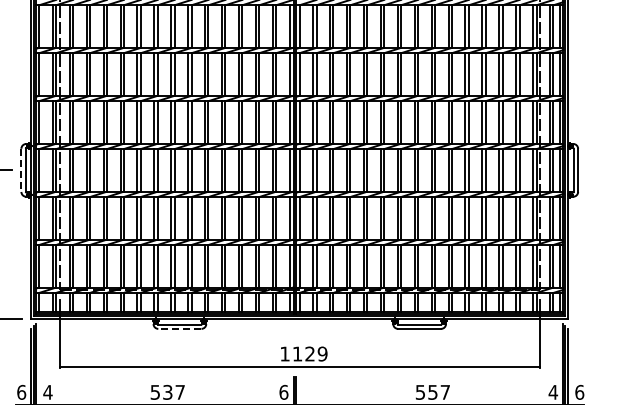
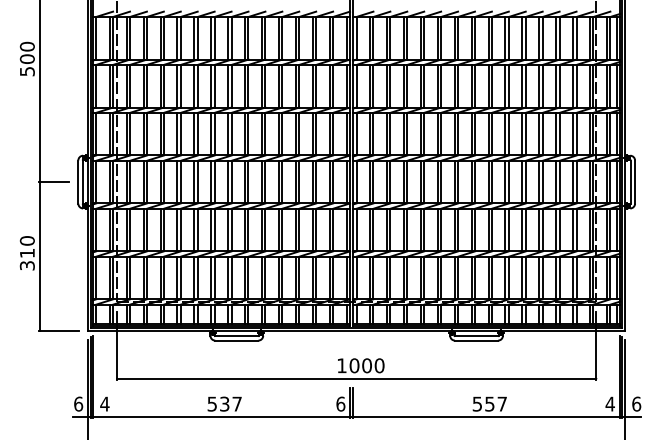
line: (21, 170) -> (78, 182), dashed -> solid
line: (179, 328) -> (236, 340), dashed -> solid
text: (309, 353) -> (366, 365), 1129 -> 1000

